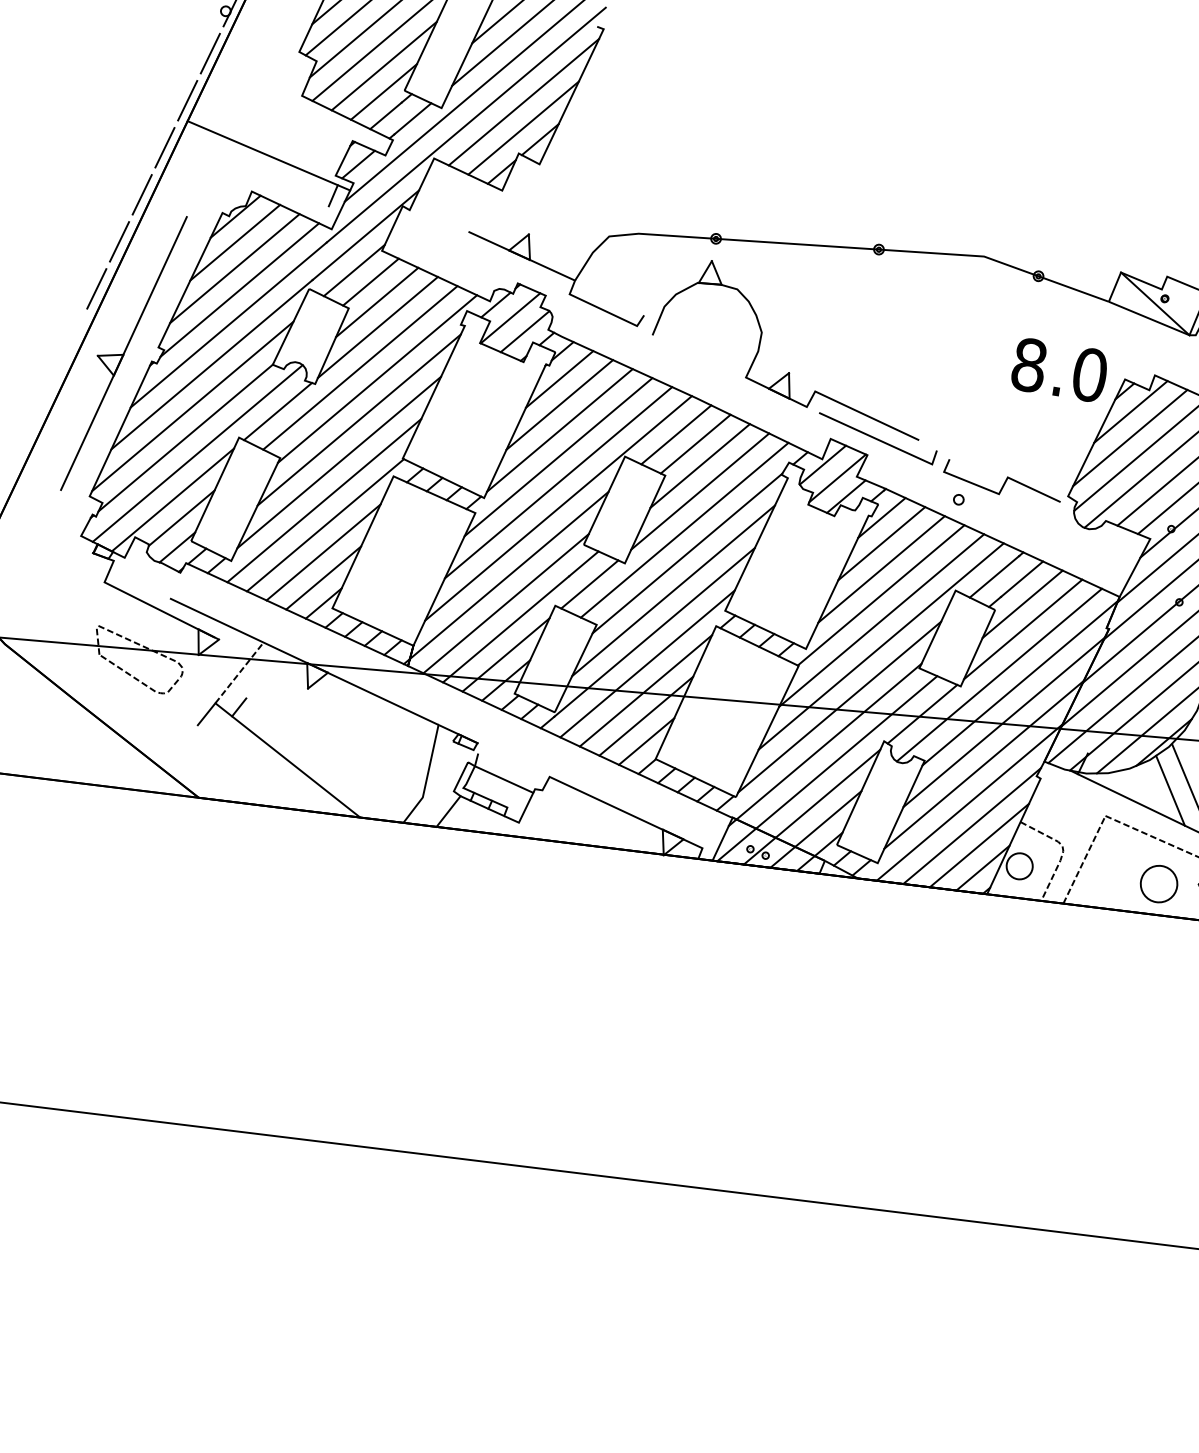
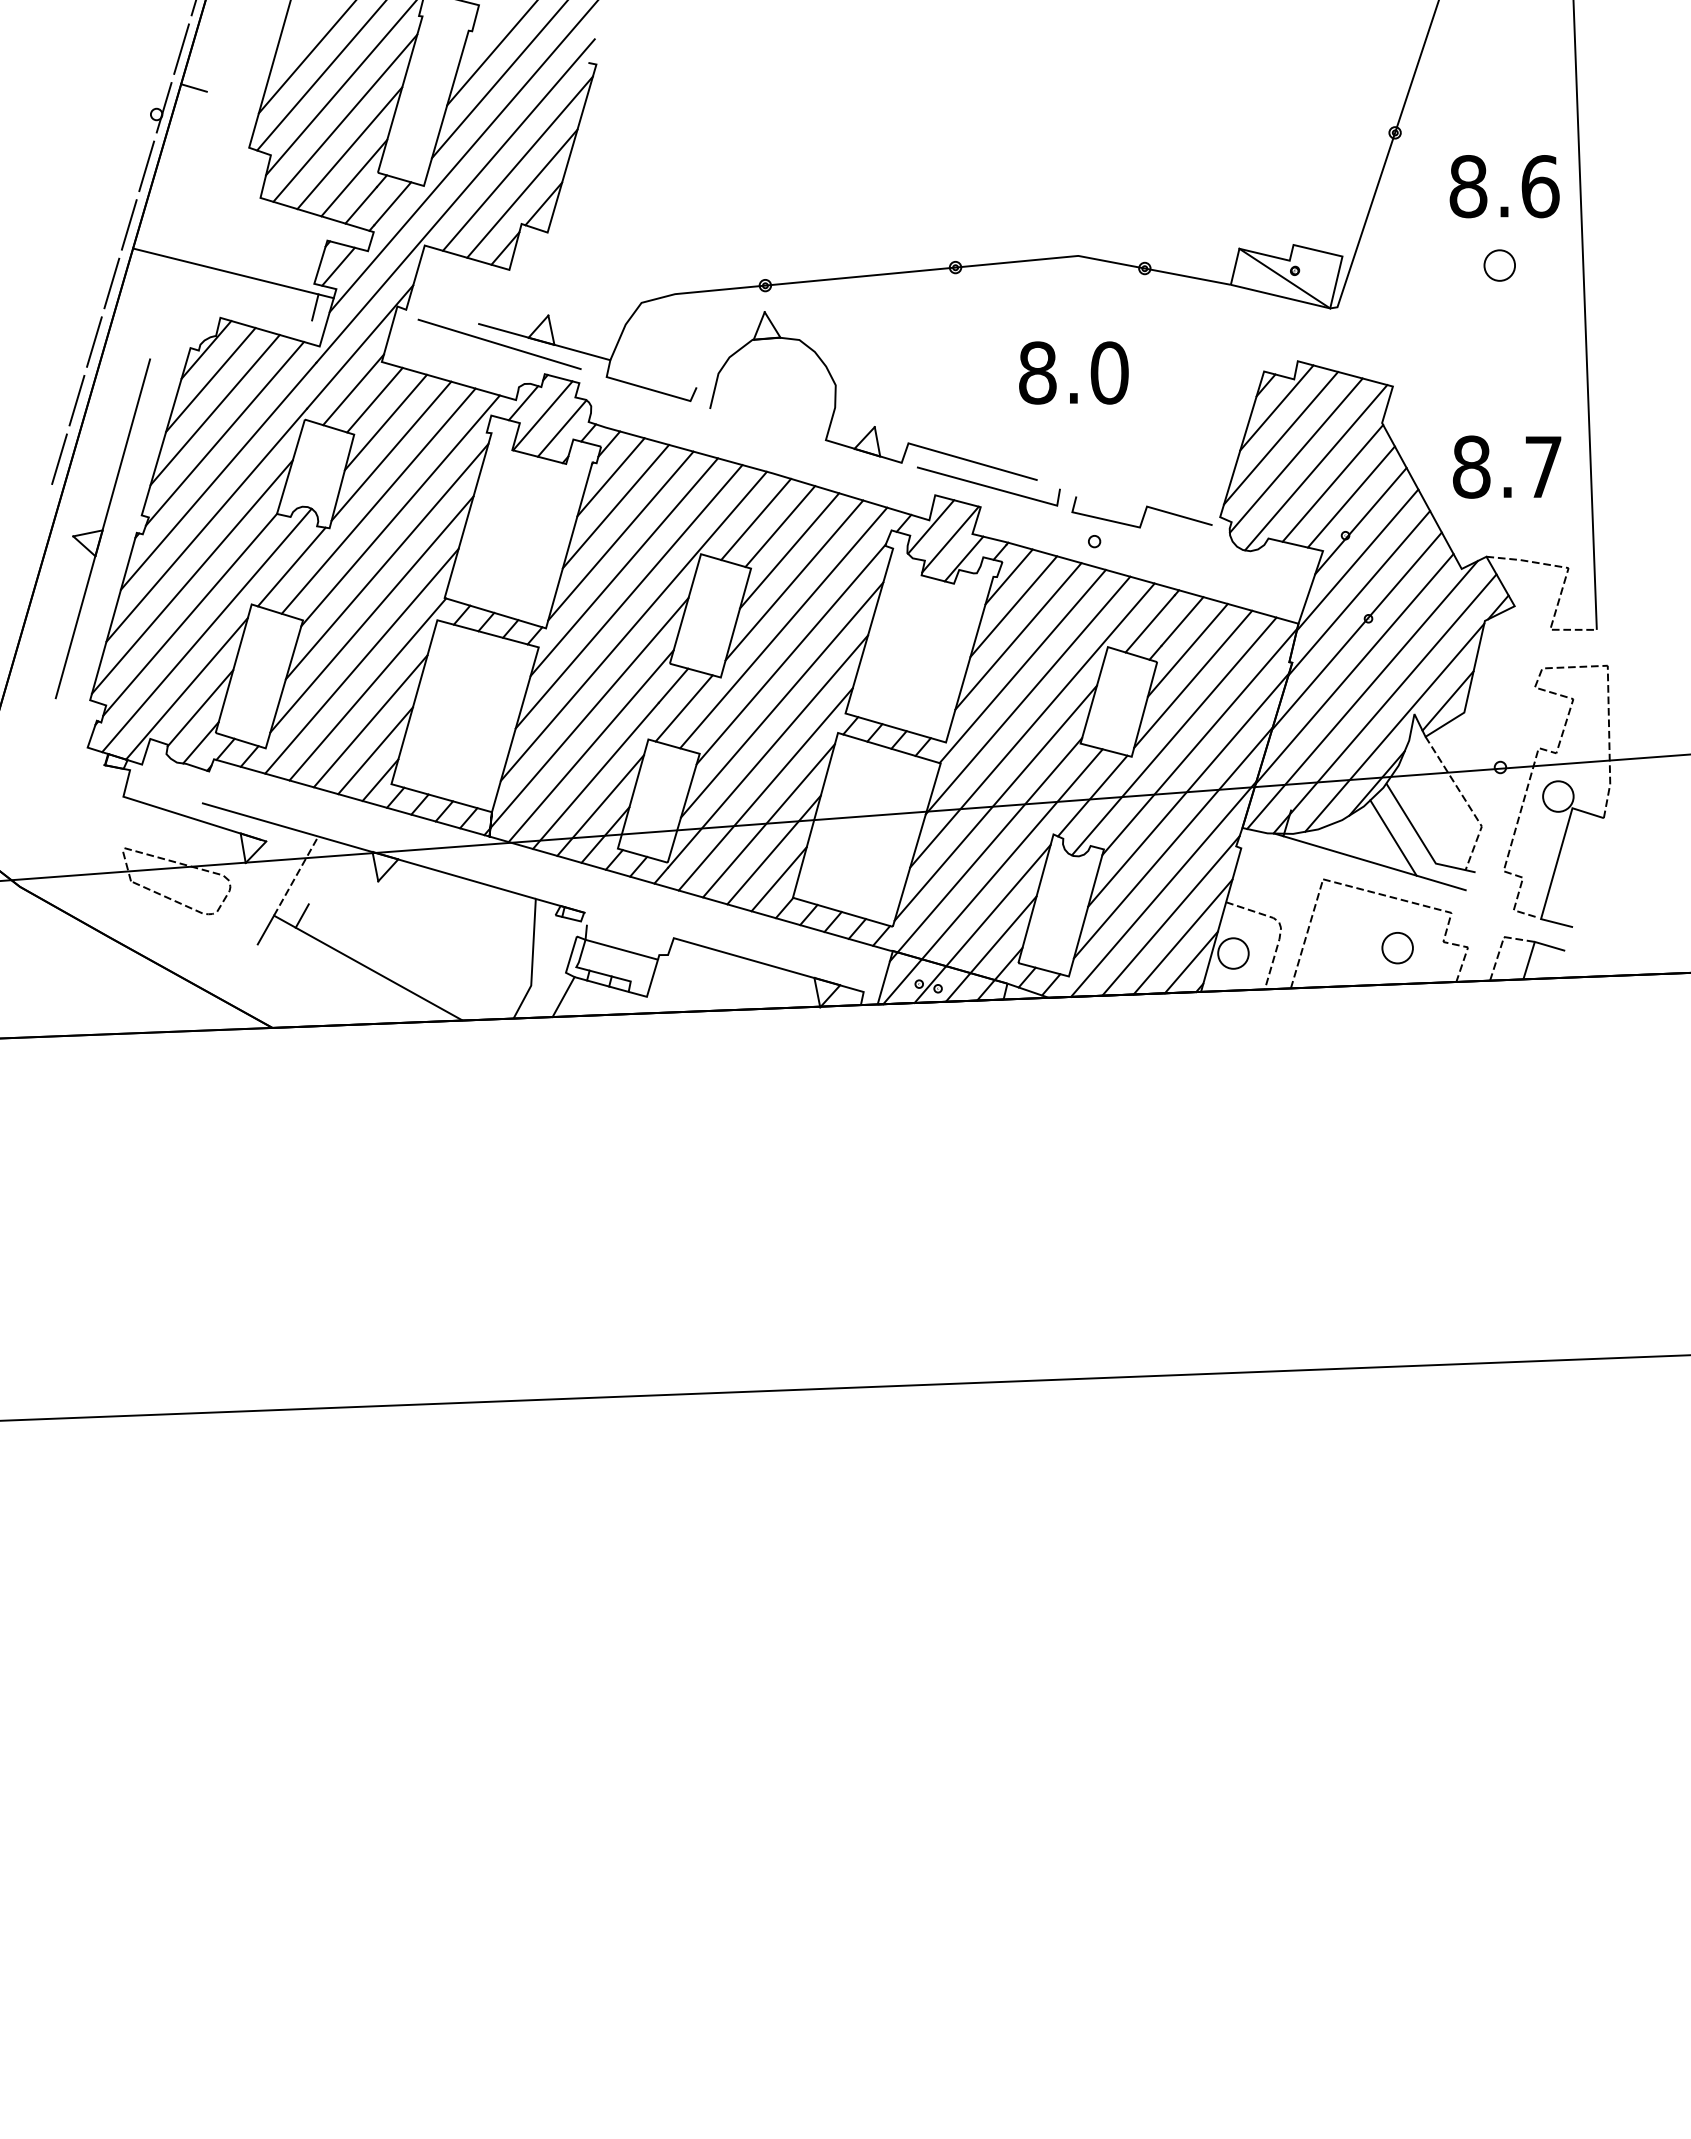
line: (483, 251) -> (499, 343), added
text: (1059, 369) -> (1073, 372), moved
part: (1158, 884) -> (1397, 948), size x0.71

